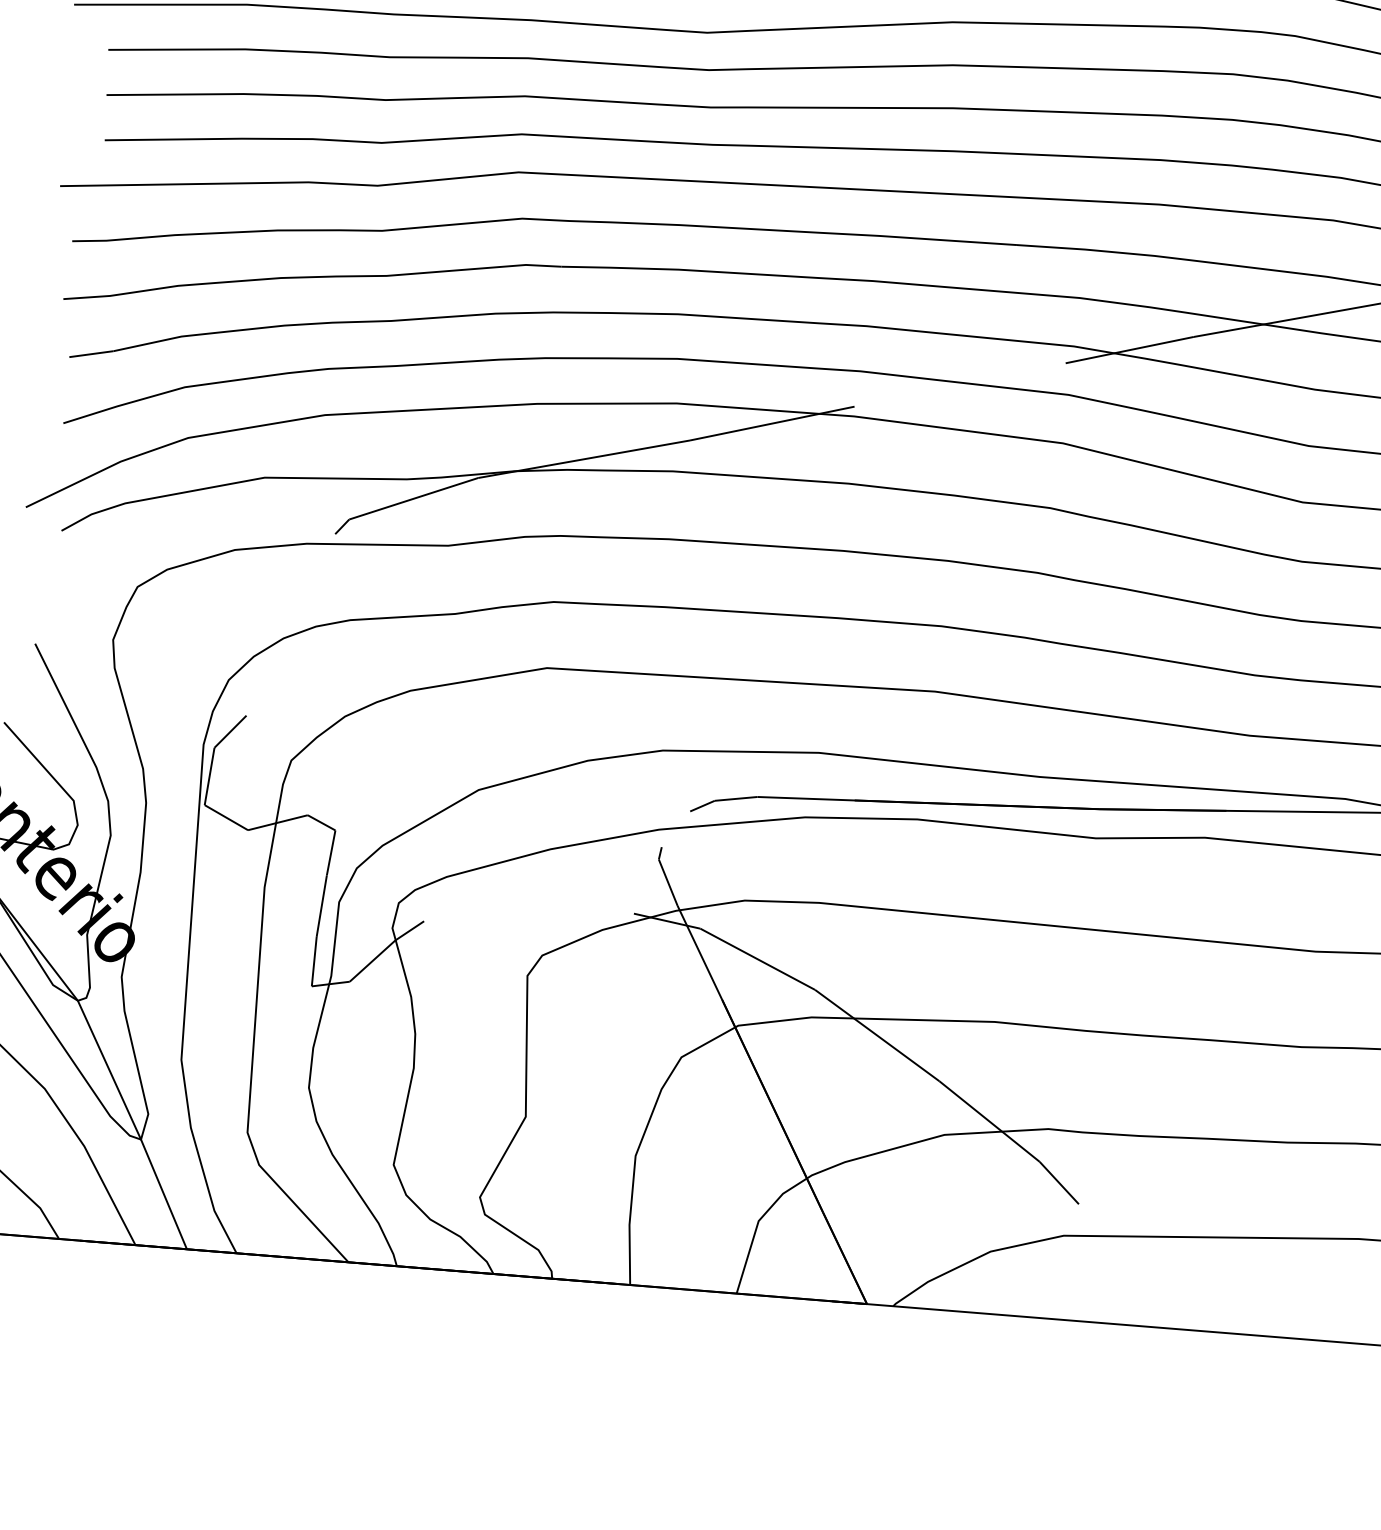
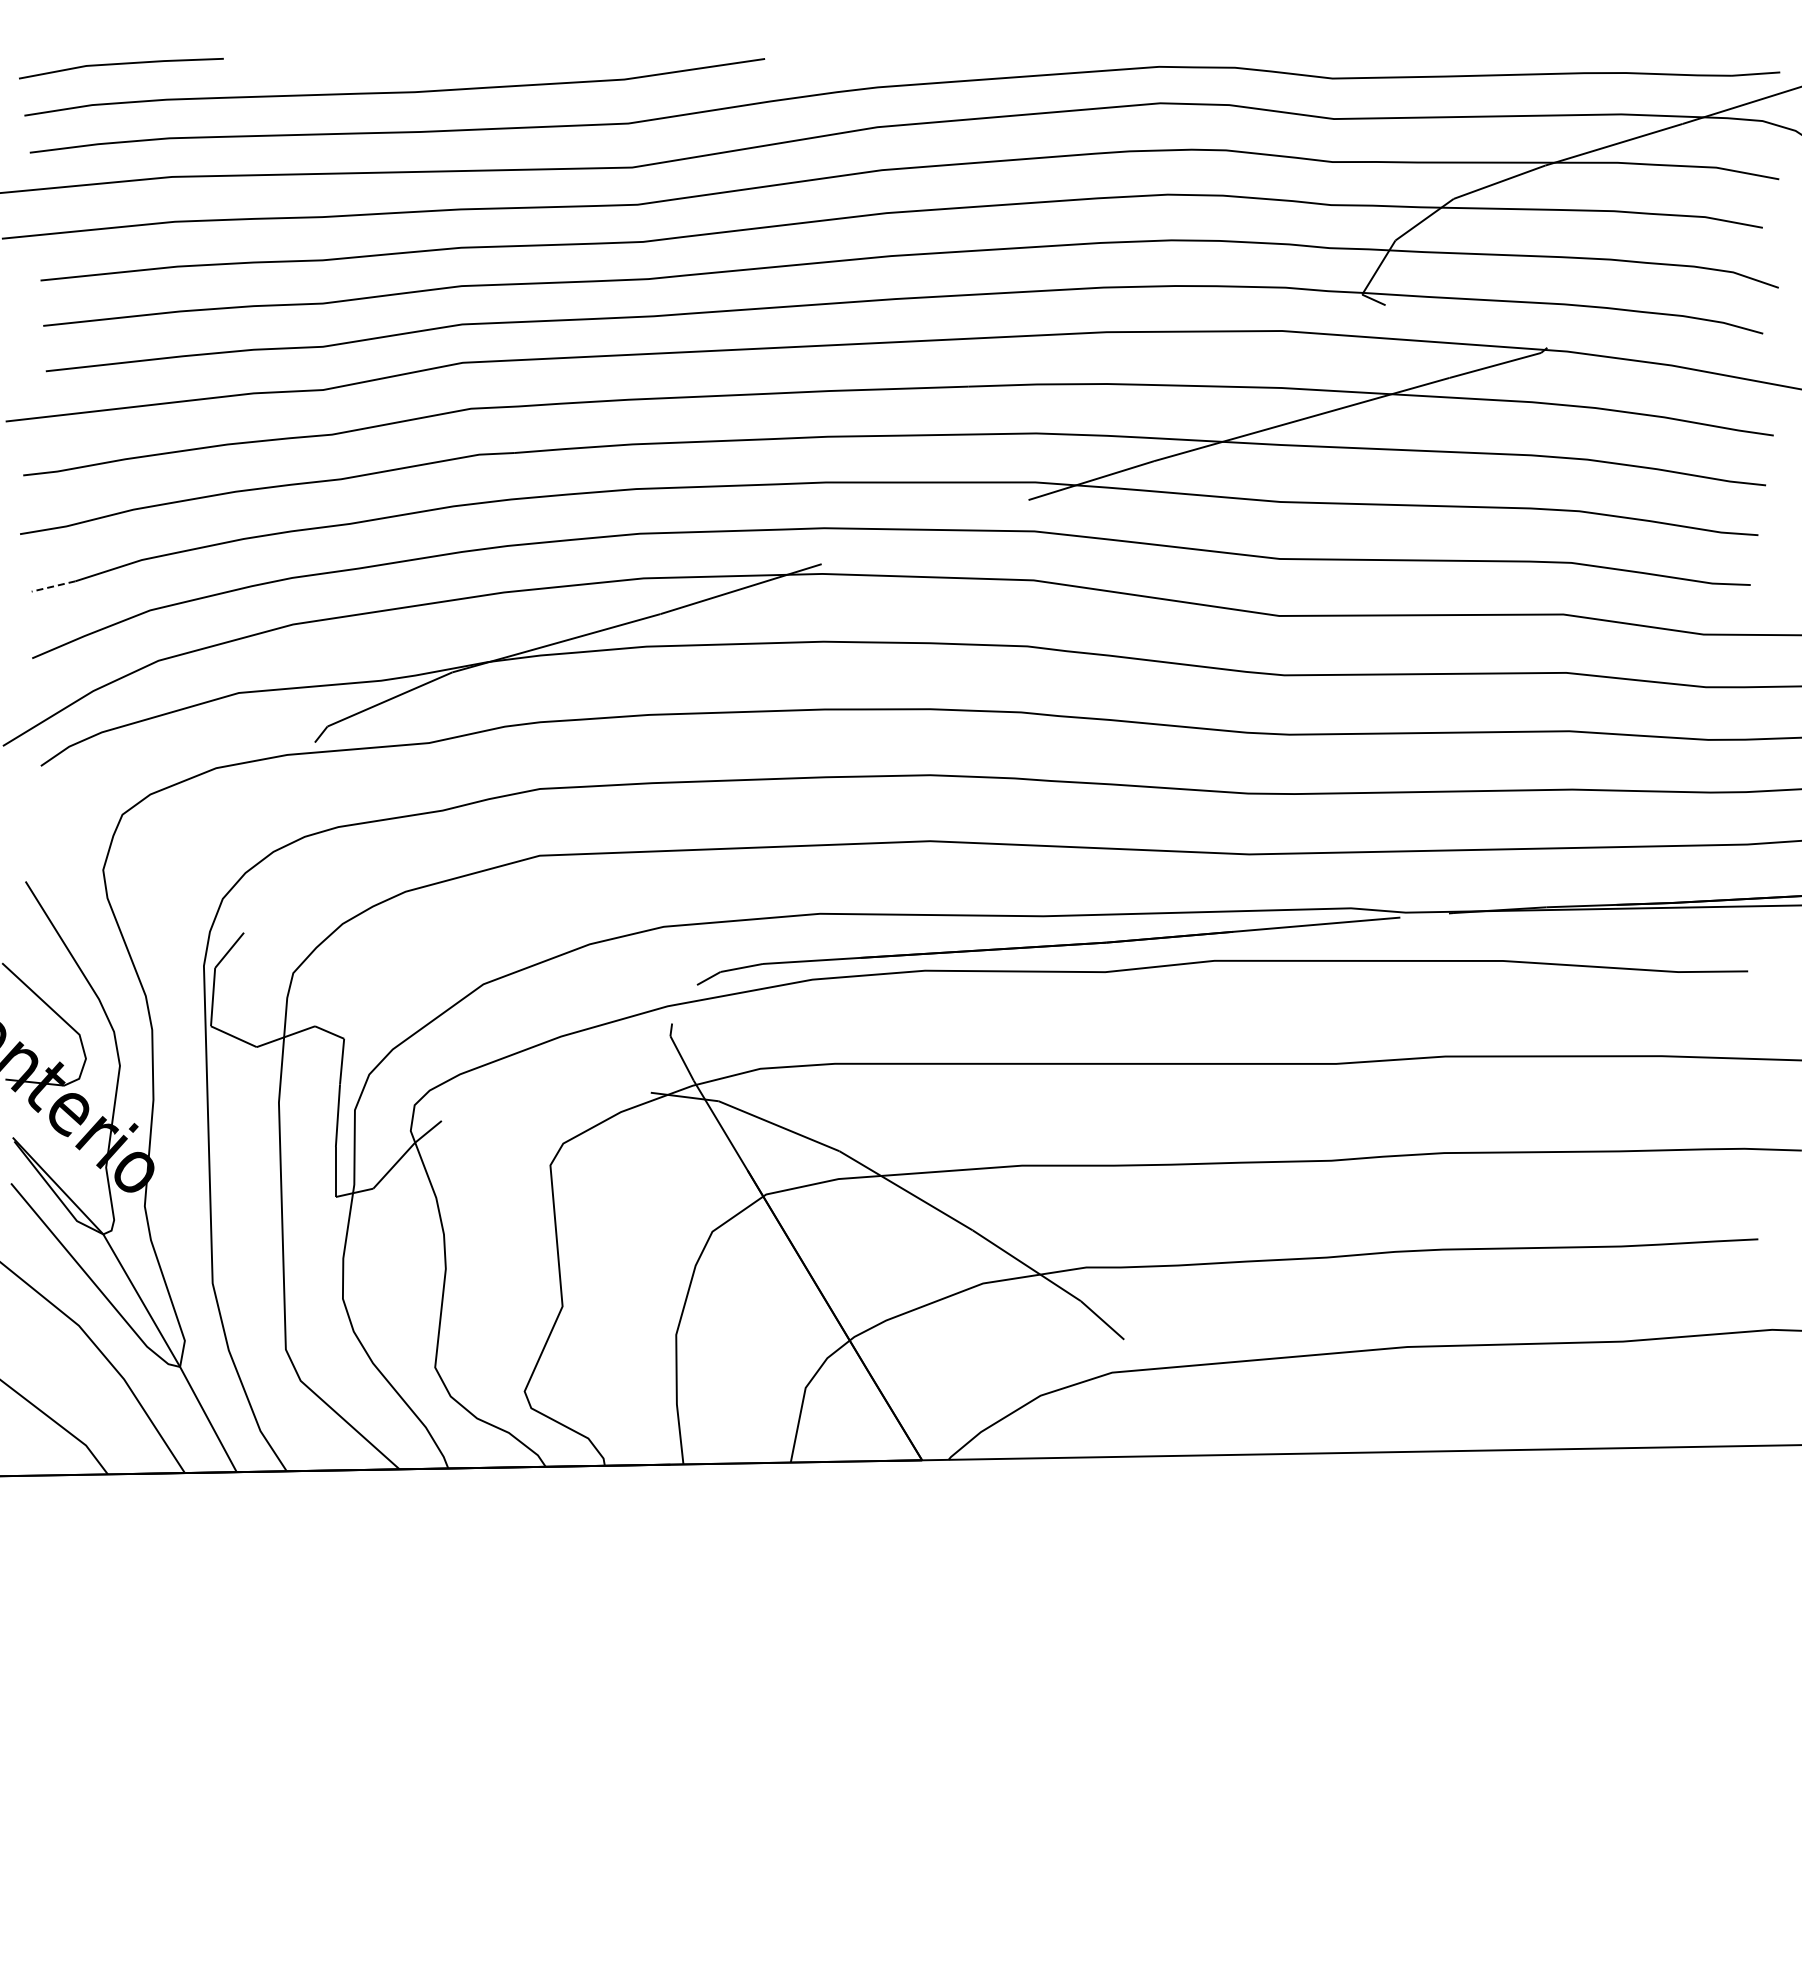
line: (91, 354) -> (53, 586), solid -> dashed

